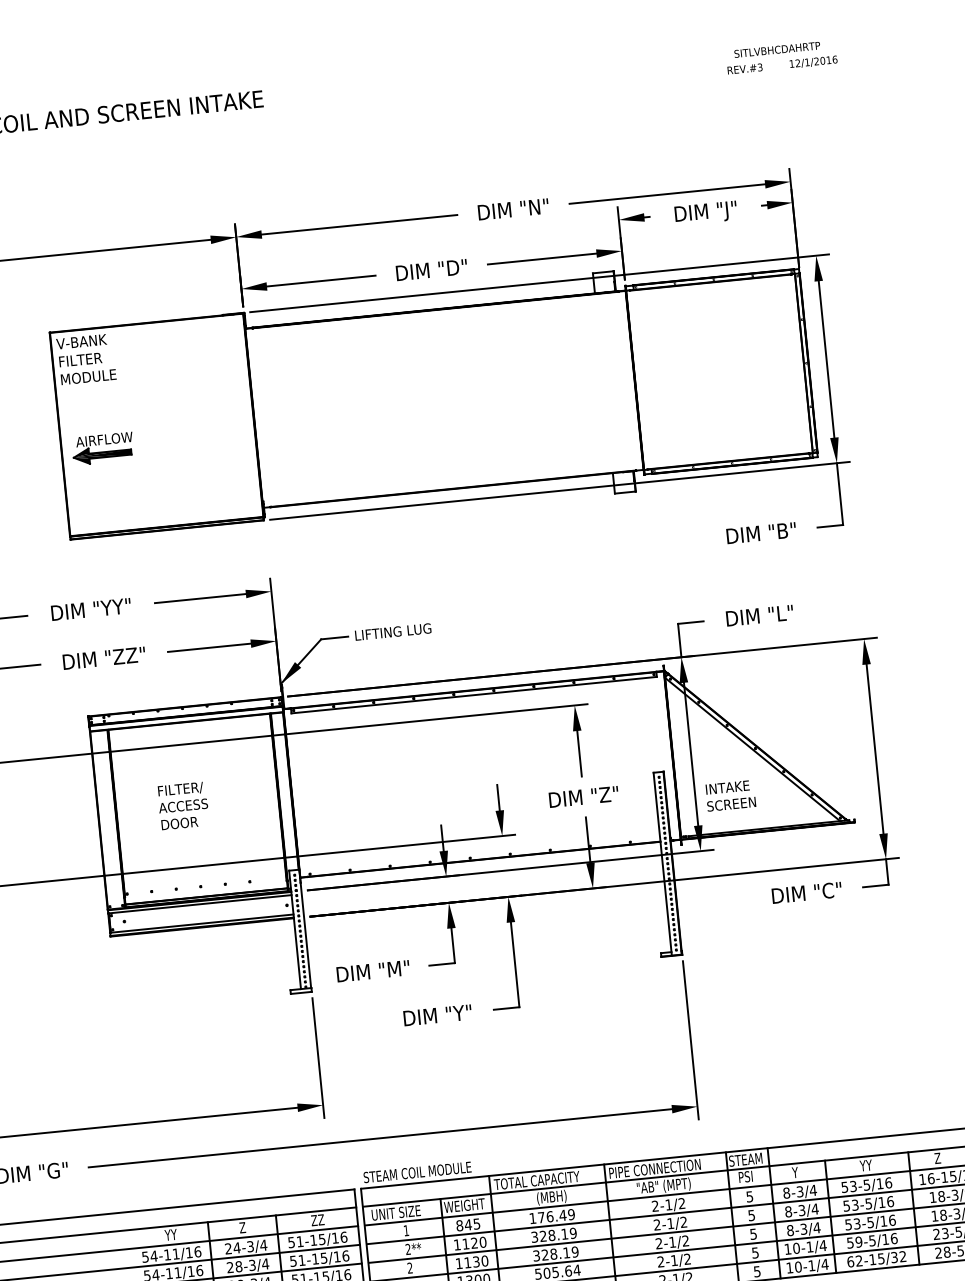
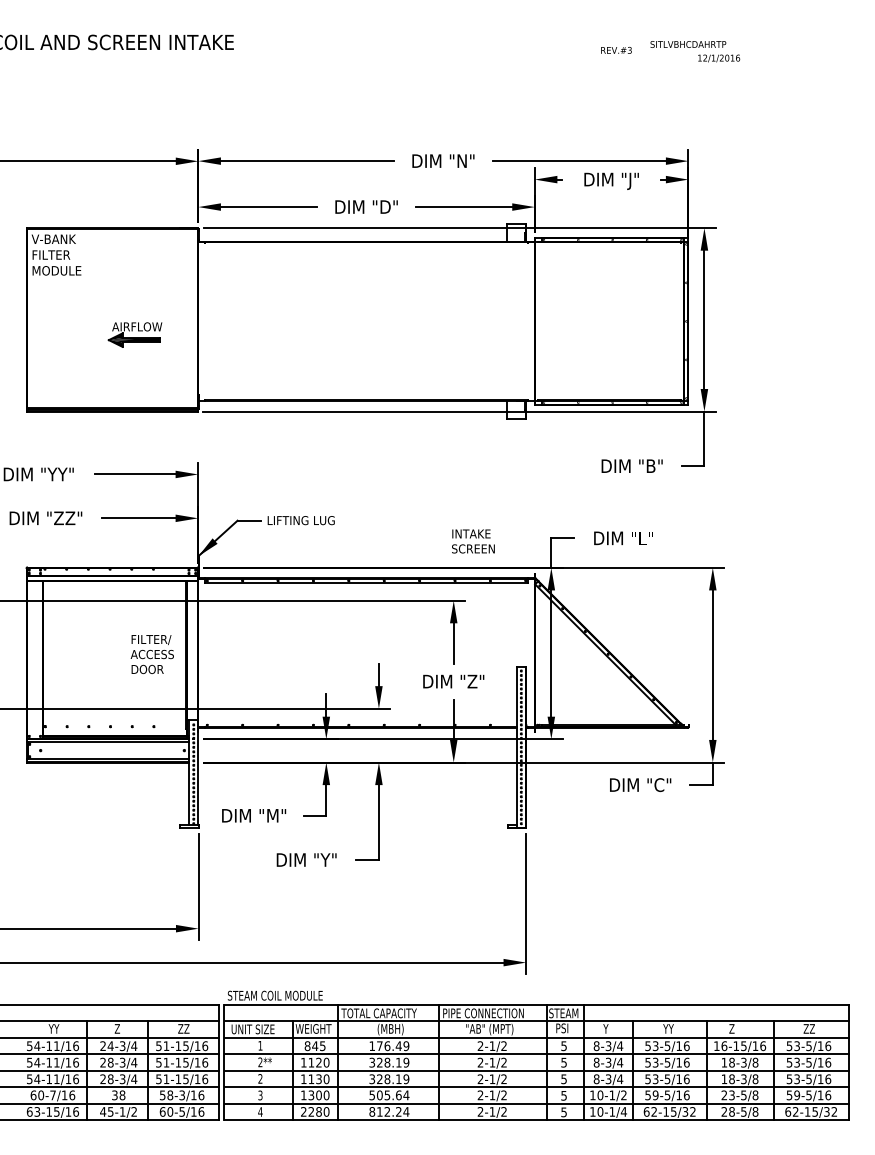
text: (745, 69) -> (616, 50), moved
part: (102, 448) -> (134, 334), moved
text: (730, 795) -> (473, 541), moved
text: (182, 806) -> (151, 654), moved
text: (822, 1245) -> (623, 1095), 10-1/4 -> 10-1/2

